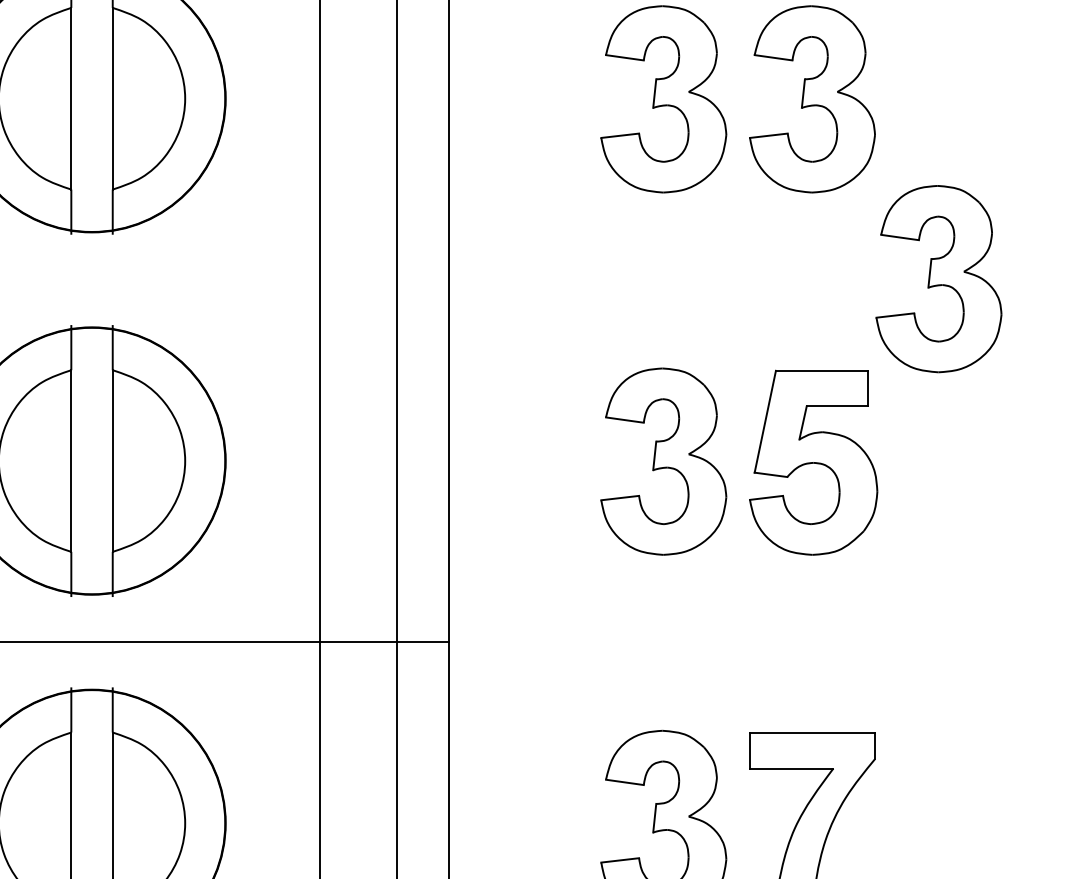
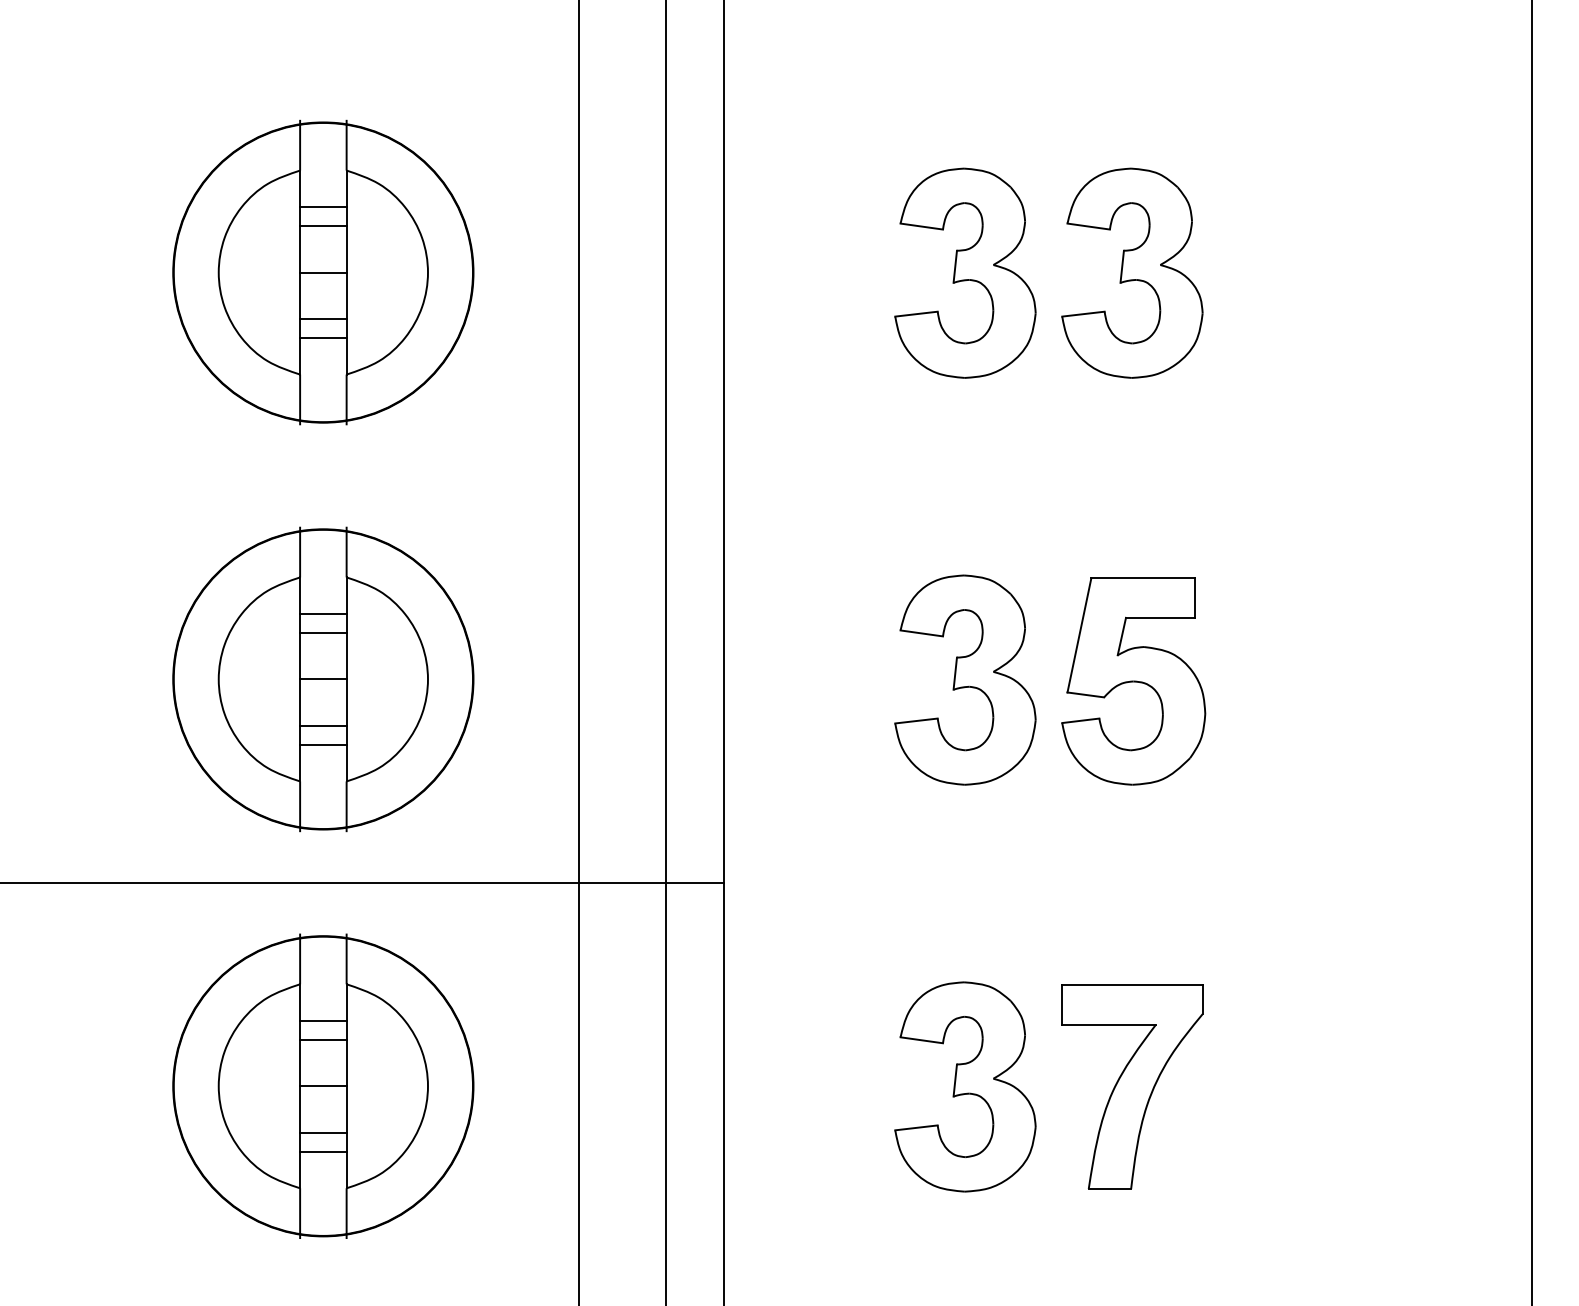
line: (92, 39) -> (323, 206), added
line: (92, 57) -> (323, 226), added
line: (92, 98) -> (323, 272), added
line: (92, 140) -> (323, 319), added
line: (92, 157) -> (323, 338), added
part: (939, 278) -> (1274, 474), removed
line: (92, 402) -> (323, 613), added
line: (92, 419) -> (323, 632), added
line: (92, 461) -> (323, 679), added
line: (92, 502) -> (323, 725), added
line: (92, 519) -> (323, 745), added
line: (92, 764) -> (323, 1020), added
line: (92, 781) -> (323, 1039), added
line: (92, 823) -> (323, 1086), added
line: (92, 864) -> (323, 1132), added

